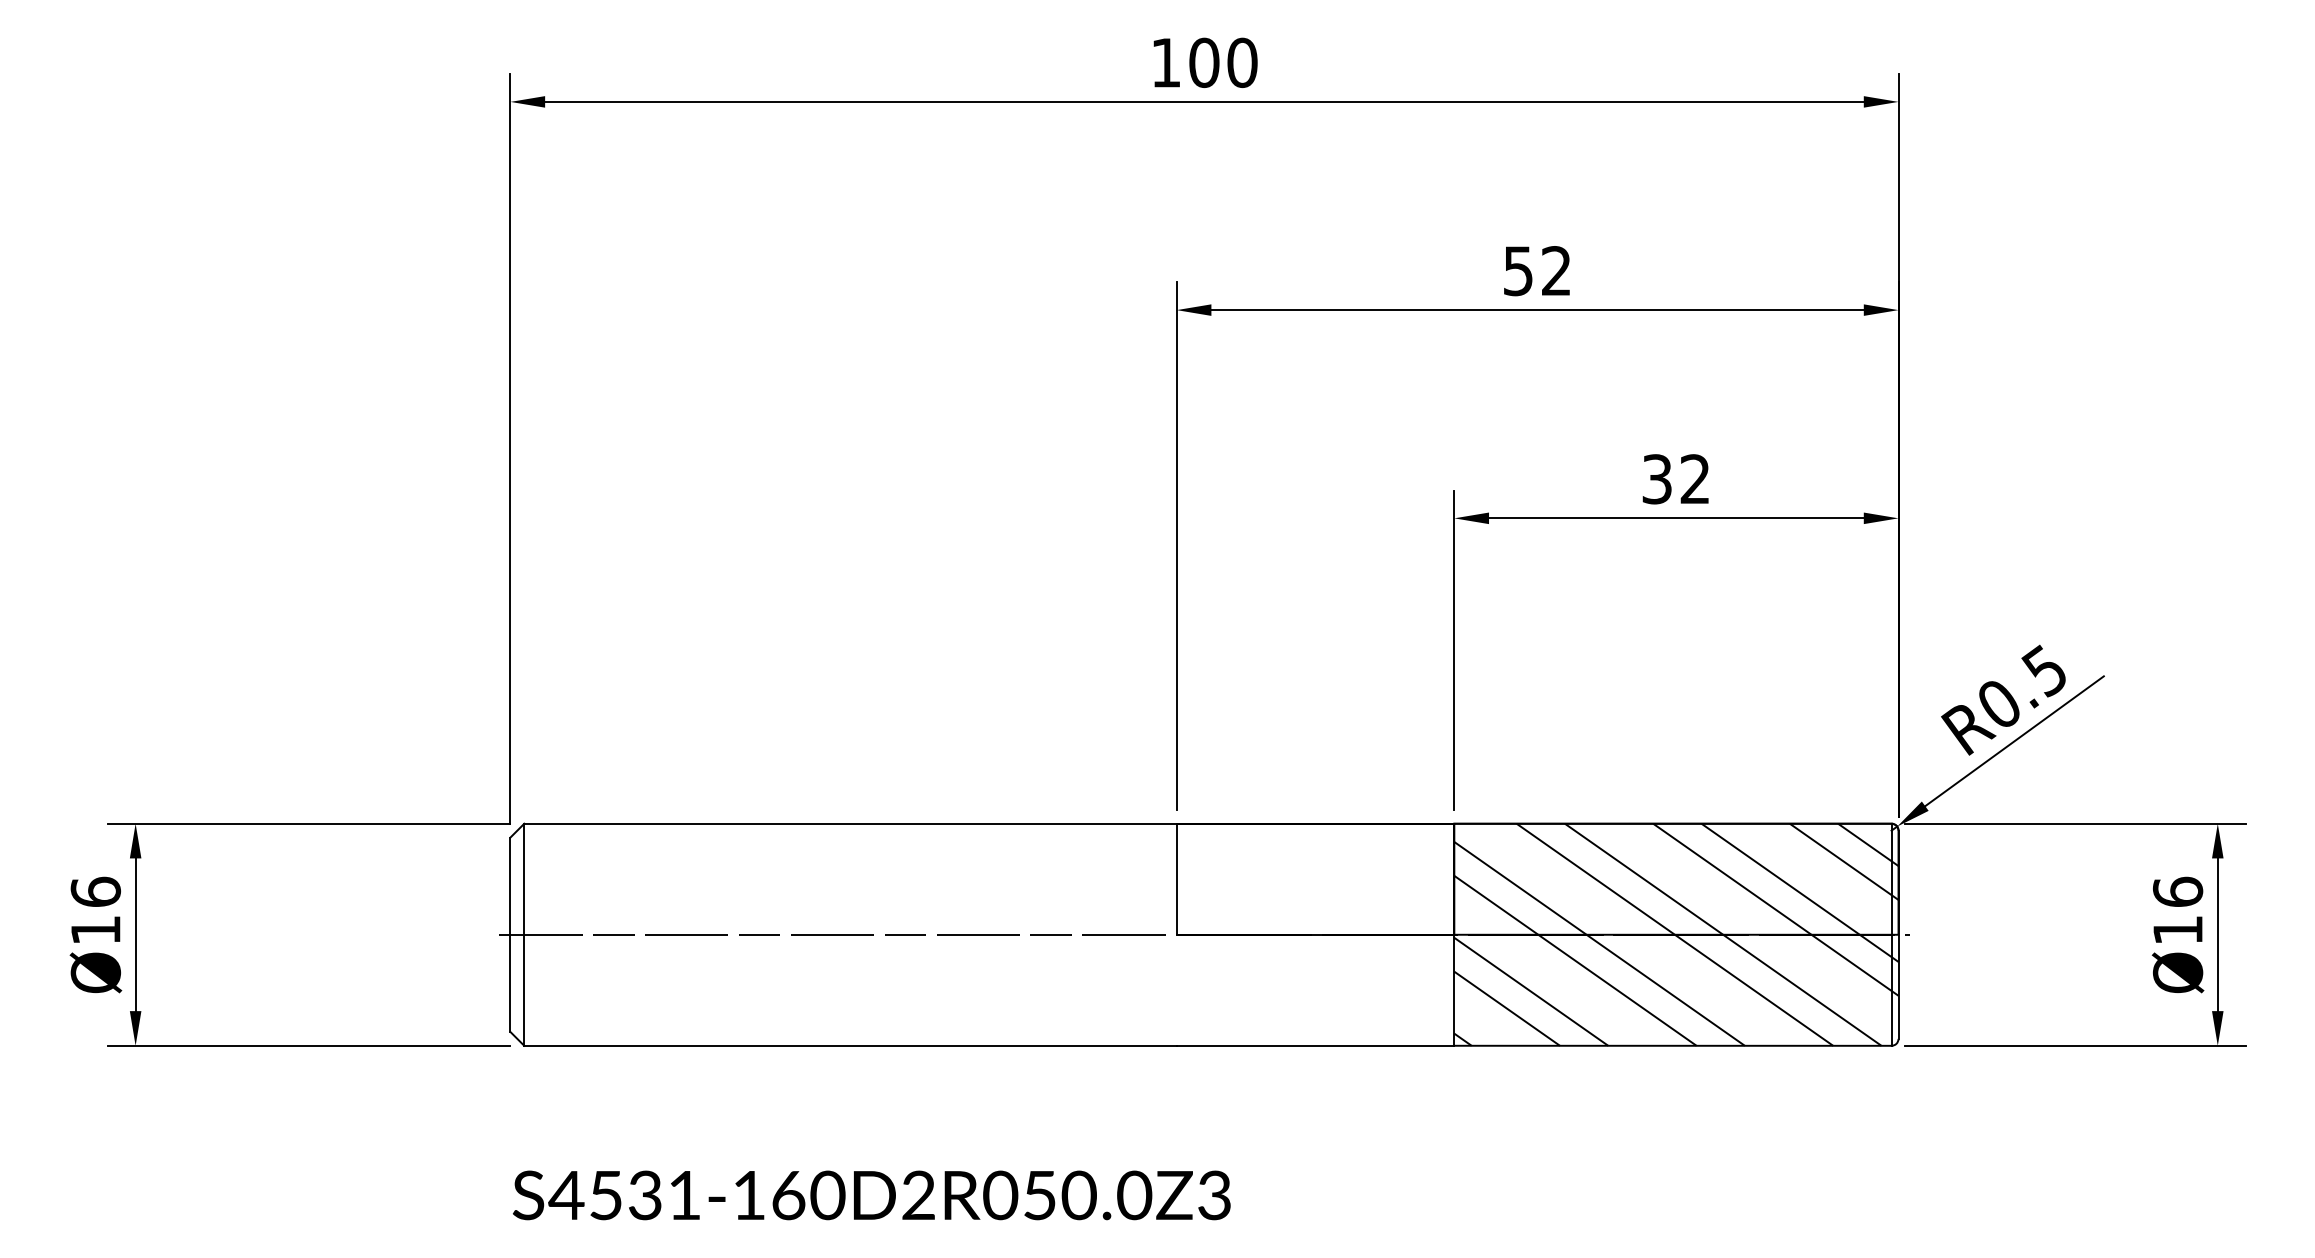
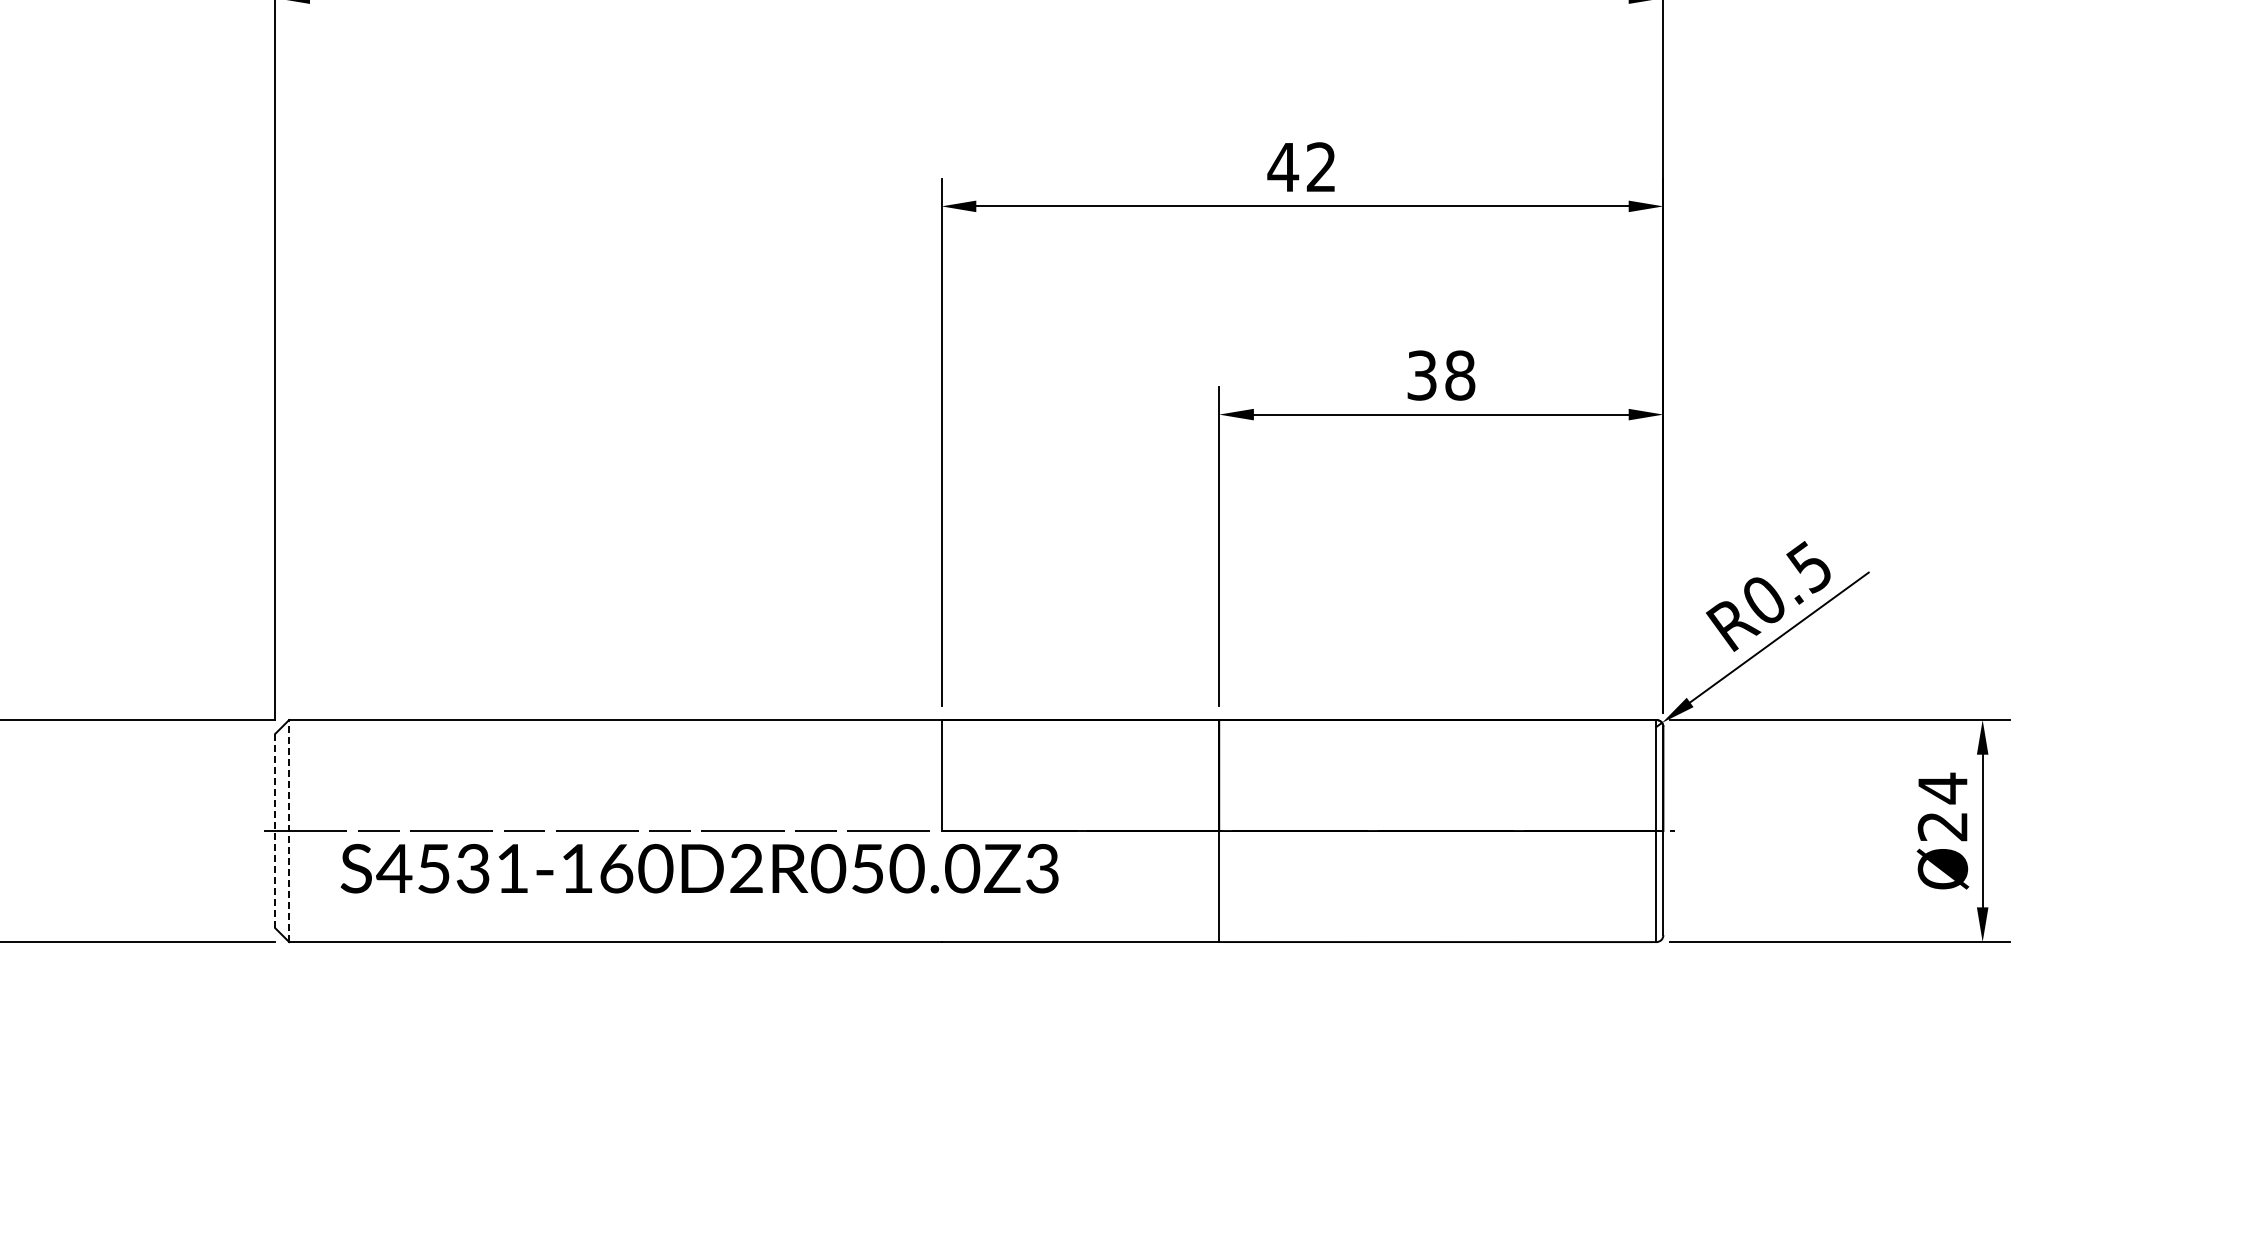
text: (1518, 271) -> (1283, 167), 52 -> 42
text: (1695, 479) -> (1460, 375), 32 -> 38
text: (2177, 910) -> (1942, 806), Ø16 -> Ø24
line: (510, 934) -> (275, 830), solid -> dashed
line: (524, 934) -> (289, 830), solid -> dashed
hatch: (1676, 934) -> (1441, 830), removed
text: (871, 1195) -> (699, 868), moved

